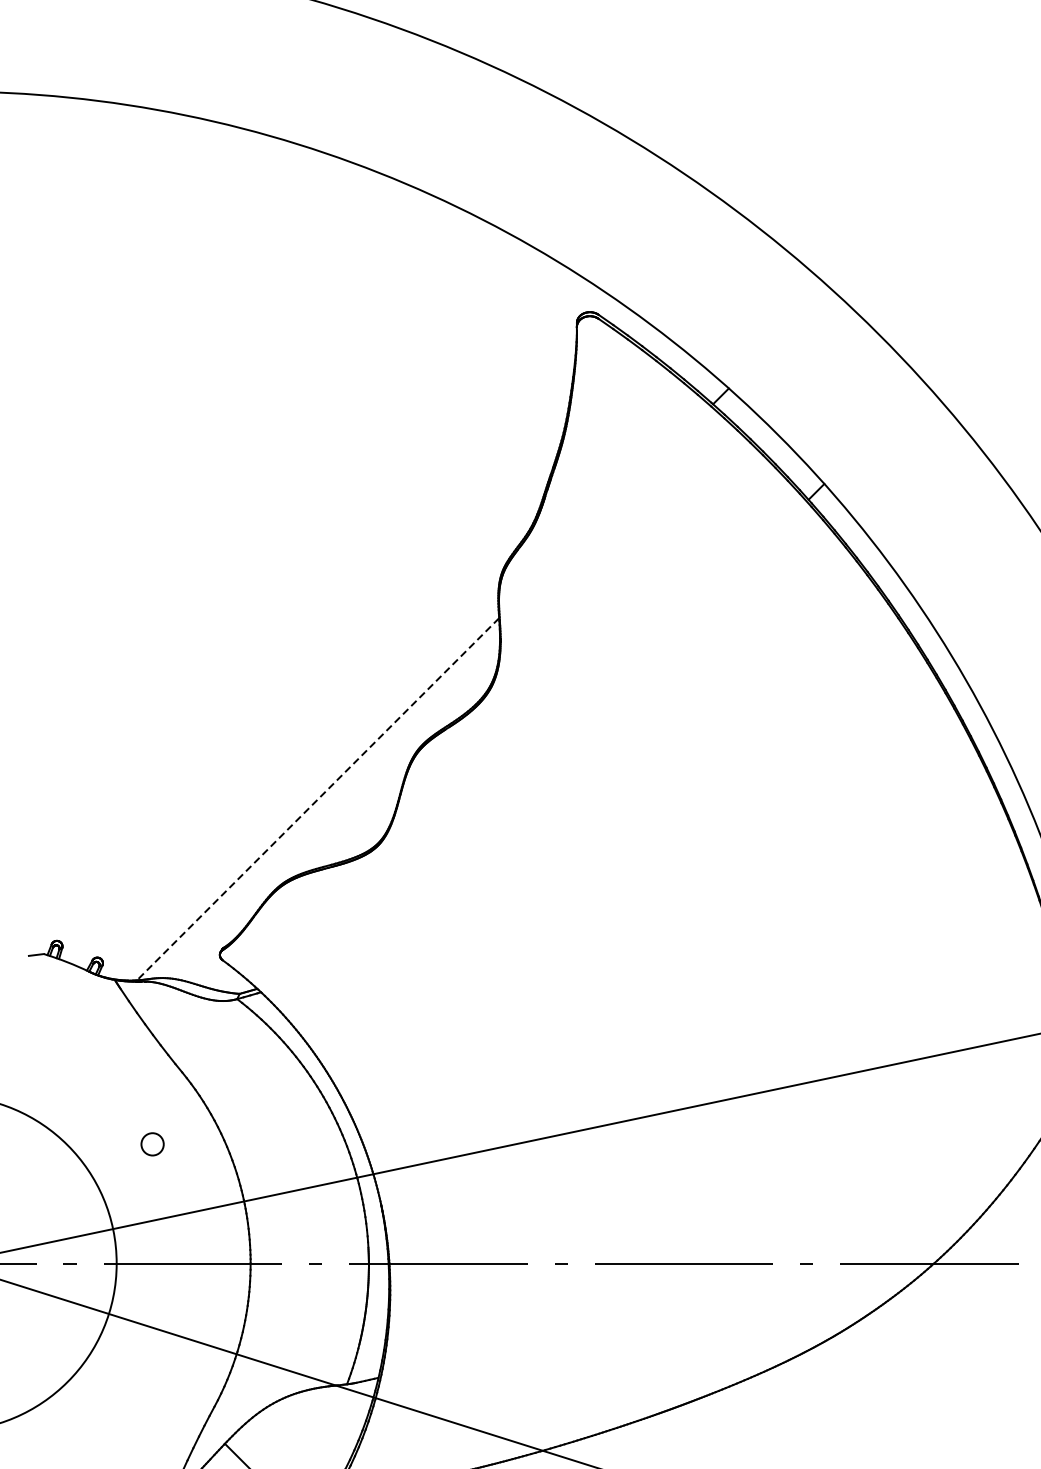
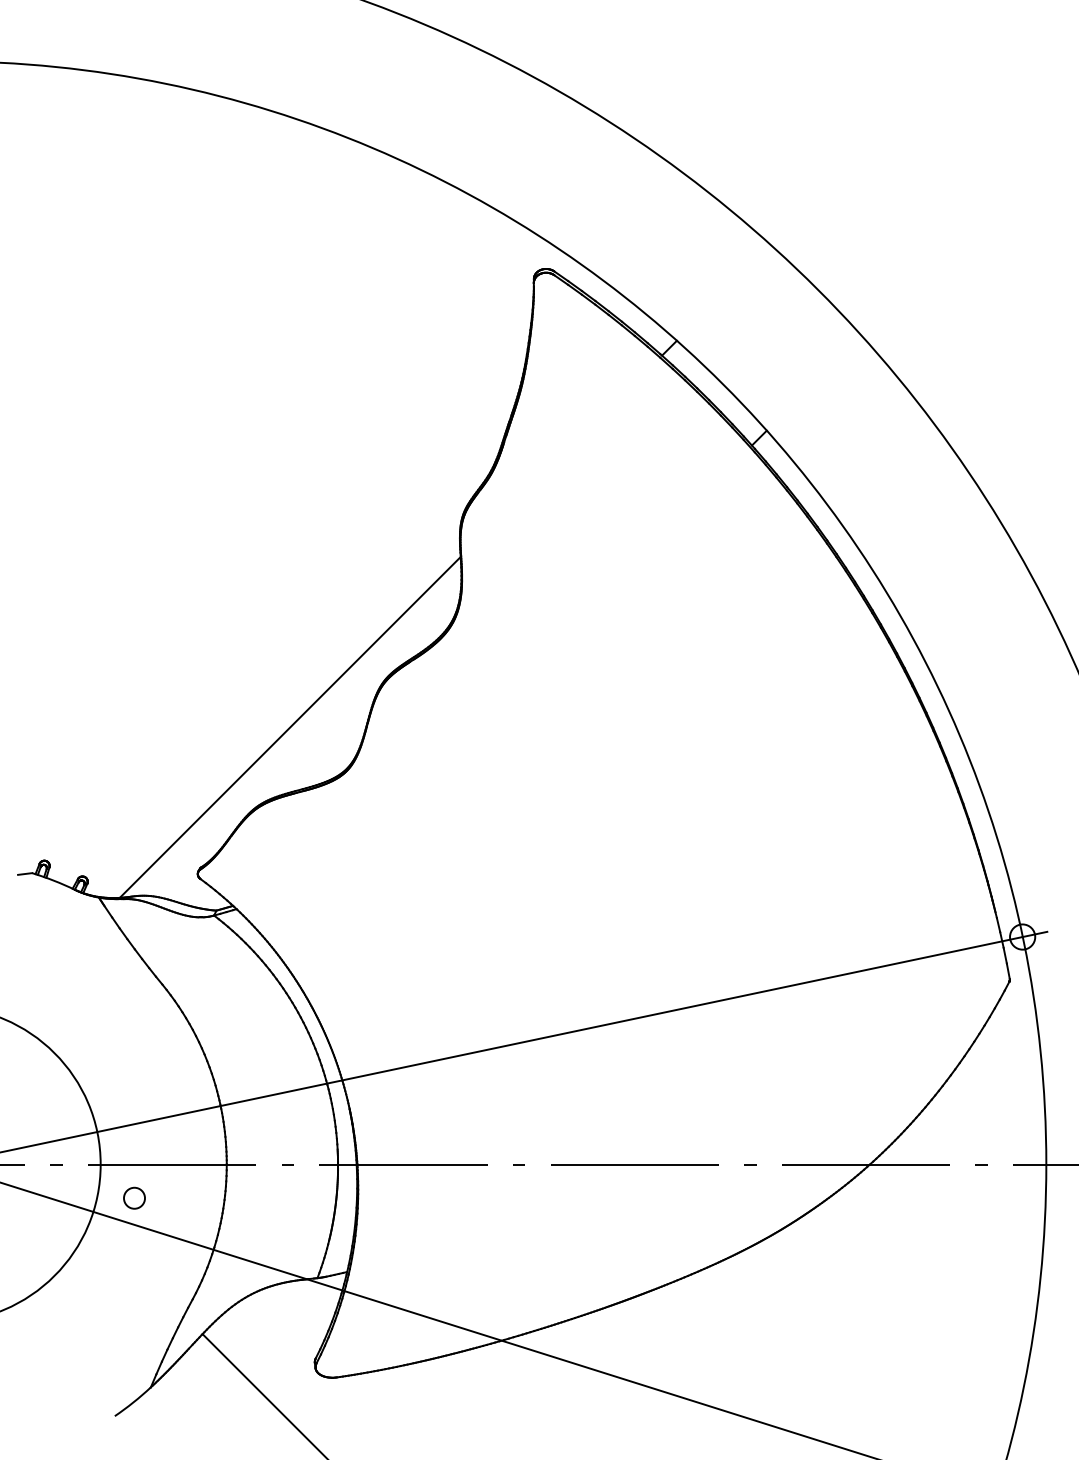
line: (317, 799) -> (289, 727), dashed -> solid
circle: (152, 1143) -> (134, 1197), moved

